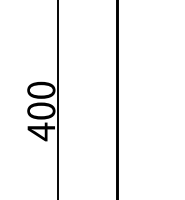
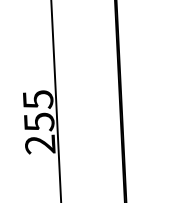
text: (41, 111) -> (39, 122), 400 -> 255

